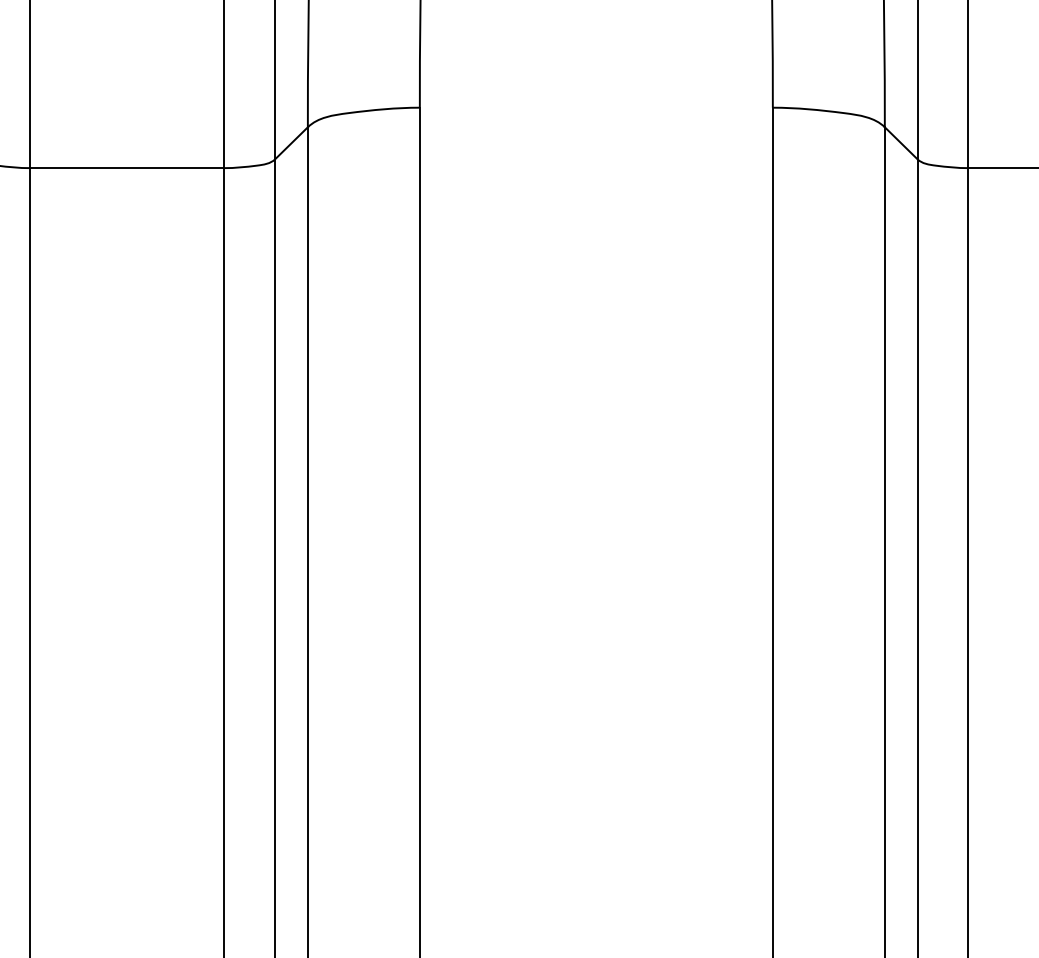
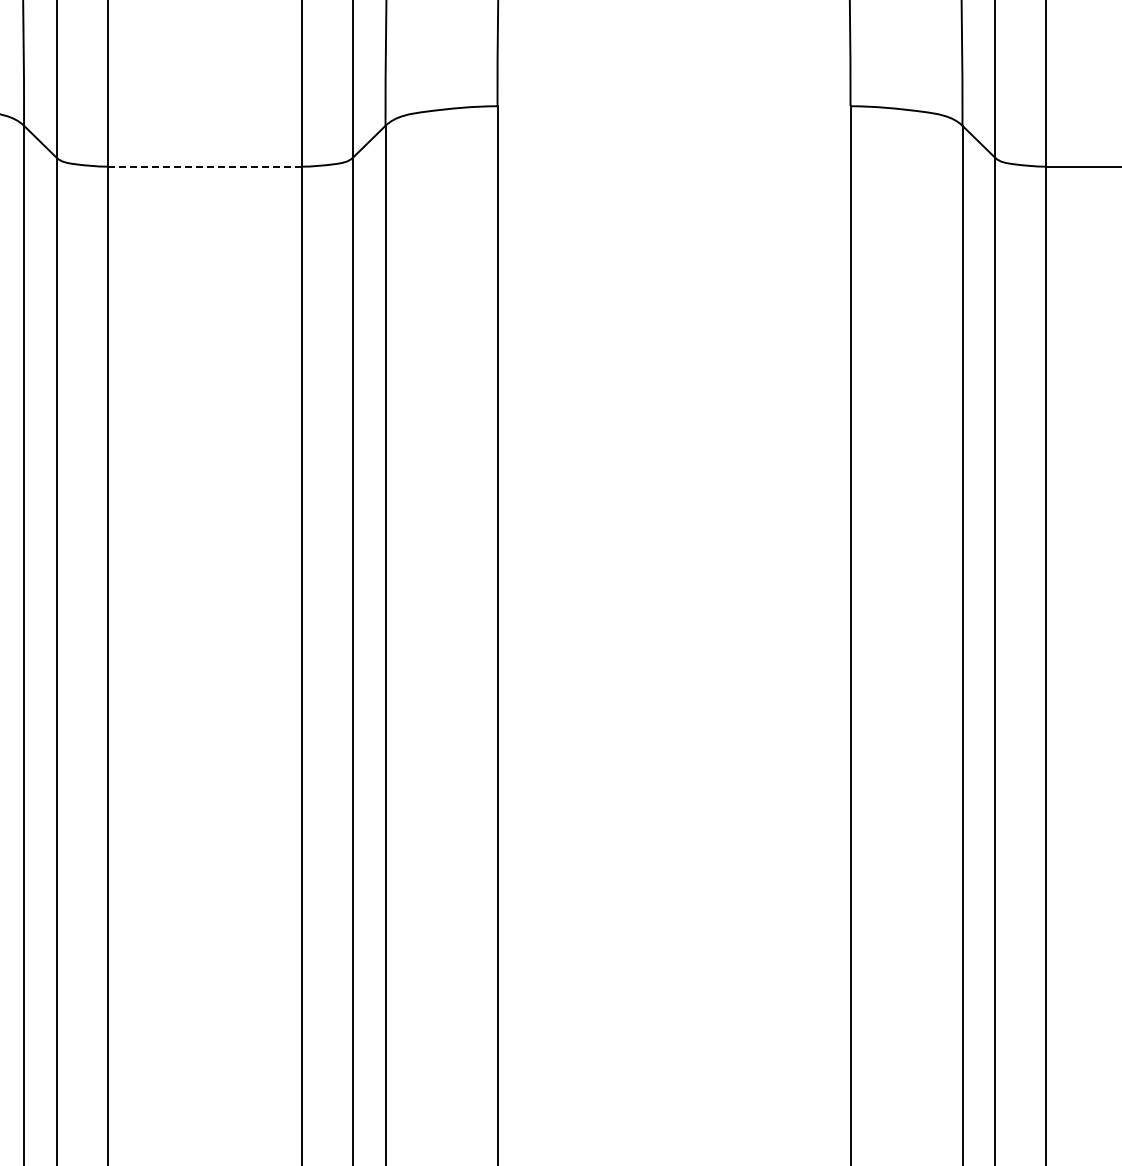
line: (126, 167) -> (204, 166), solid -> dashed

